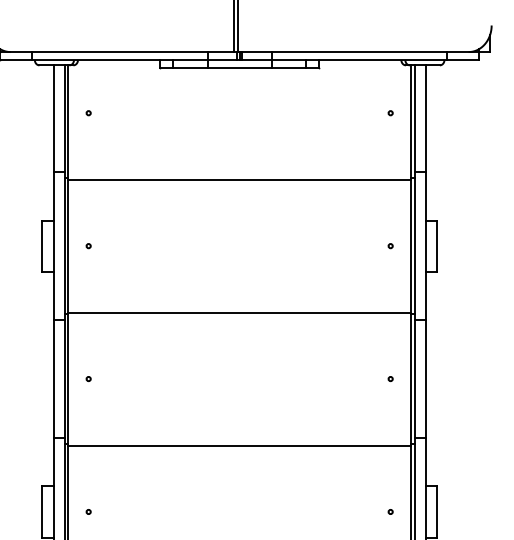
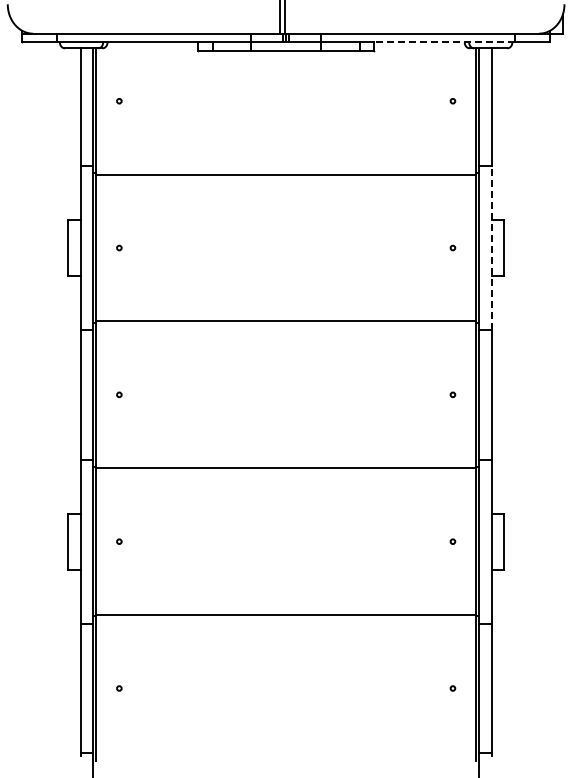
line: (383, 60) -> (444, 42), solid -> dashed
line: (425, 245) -> (491, 247), solid -> dashed

